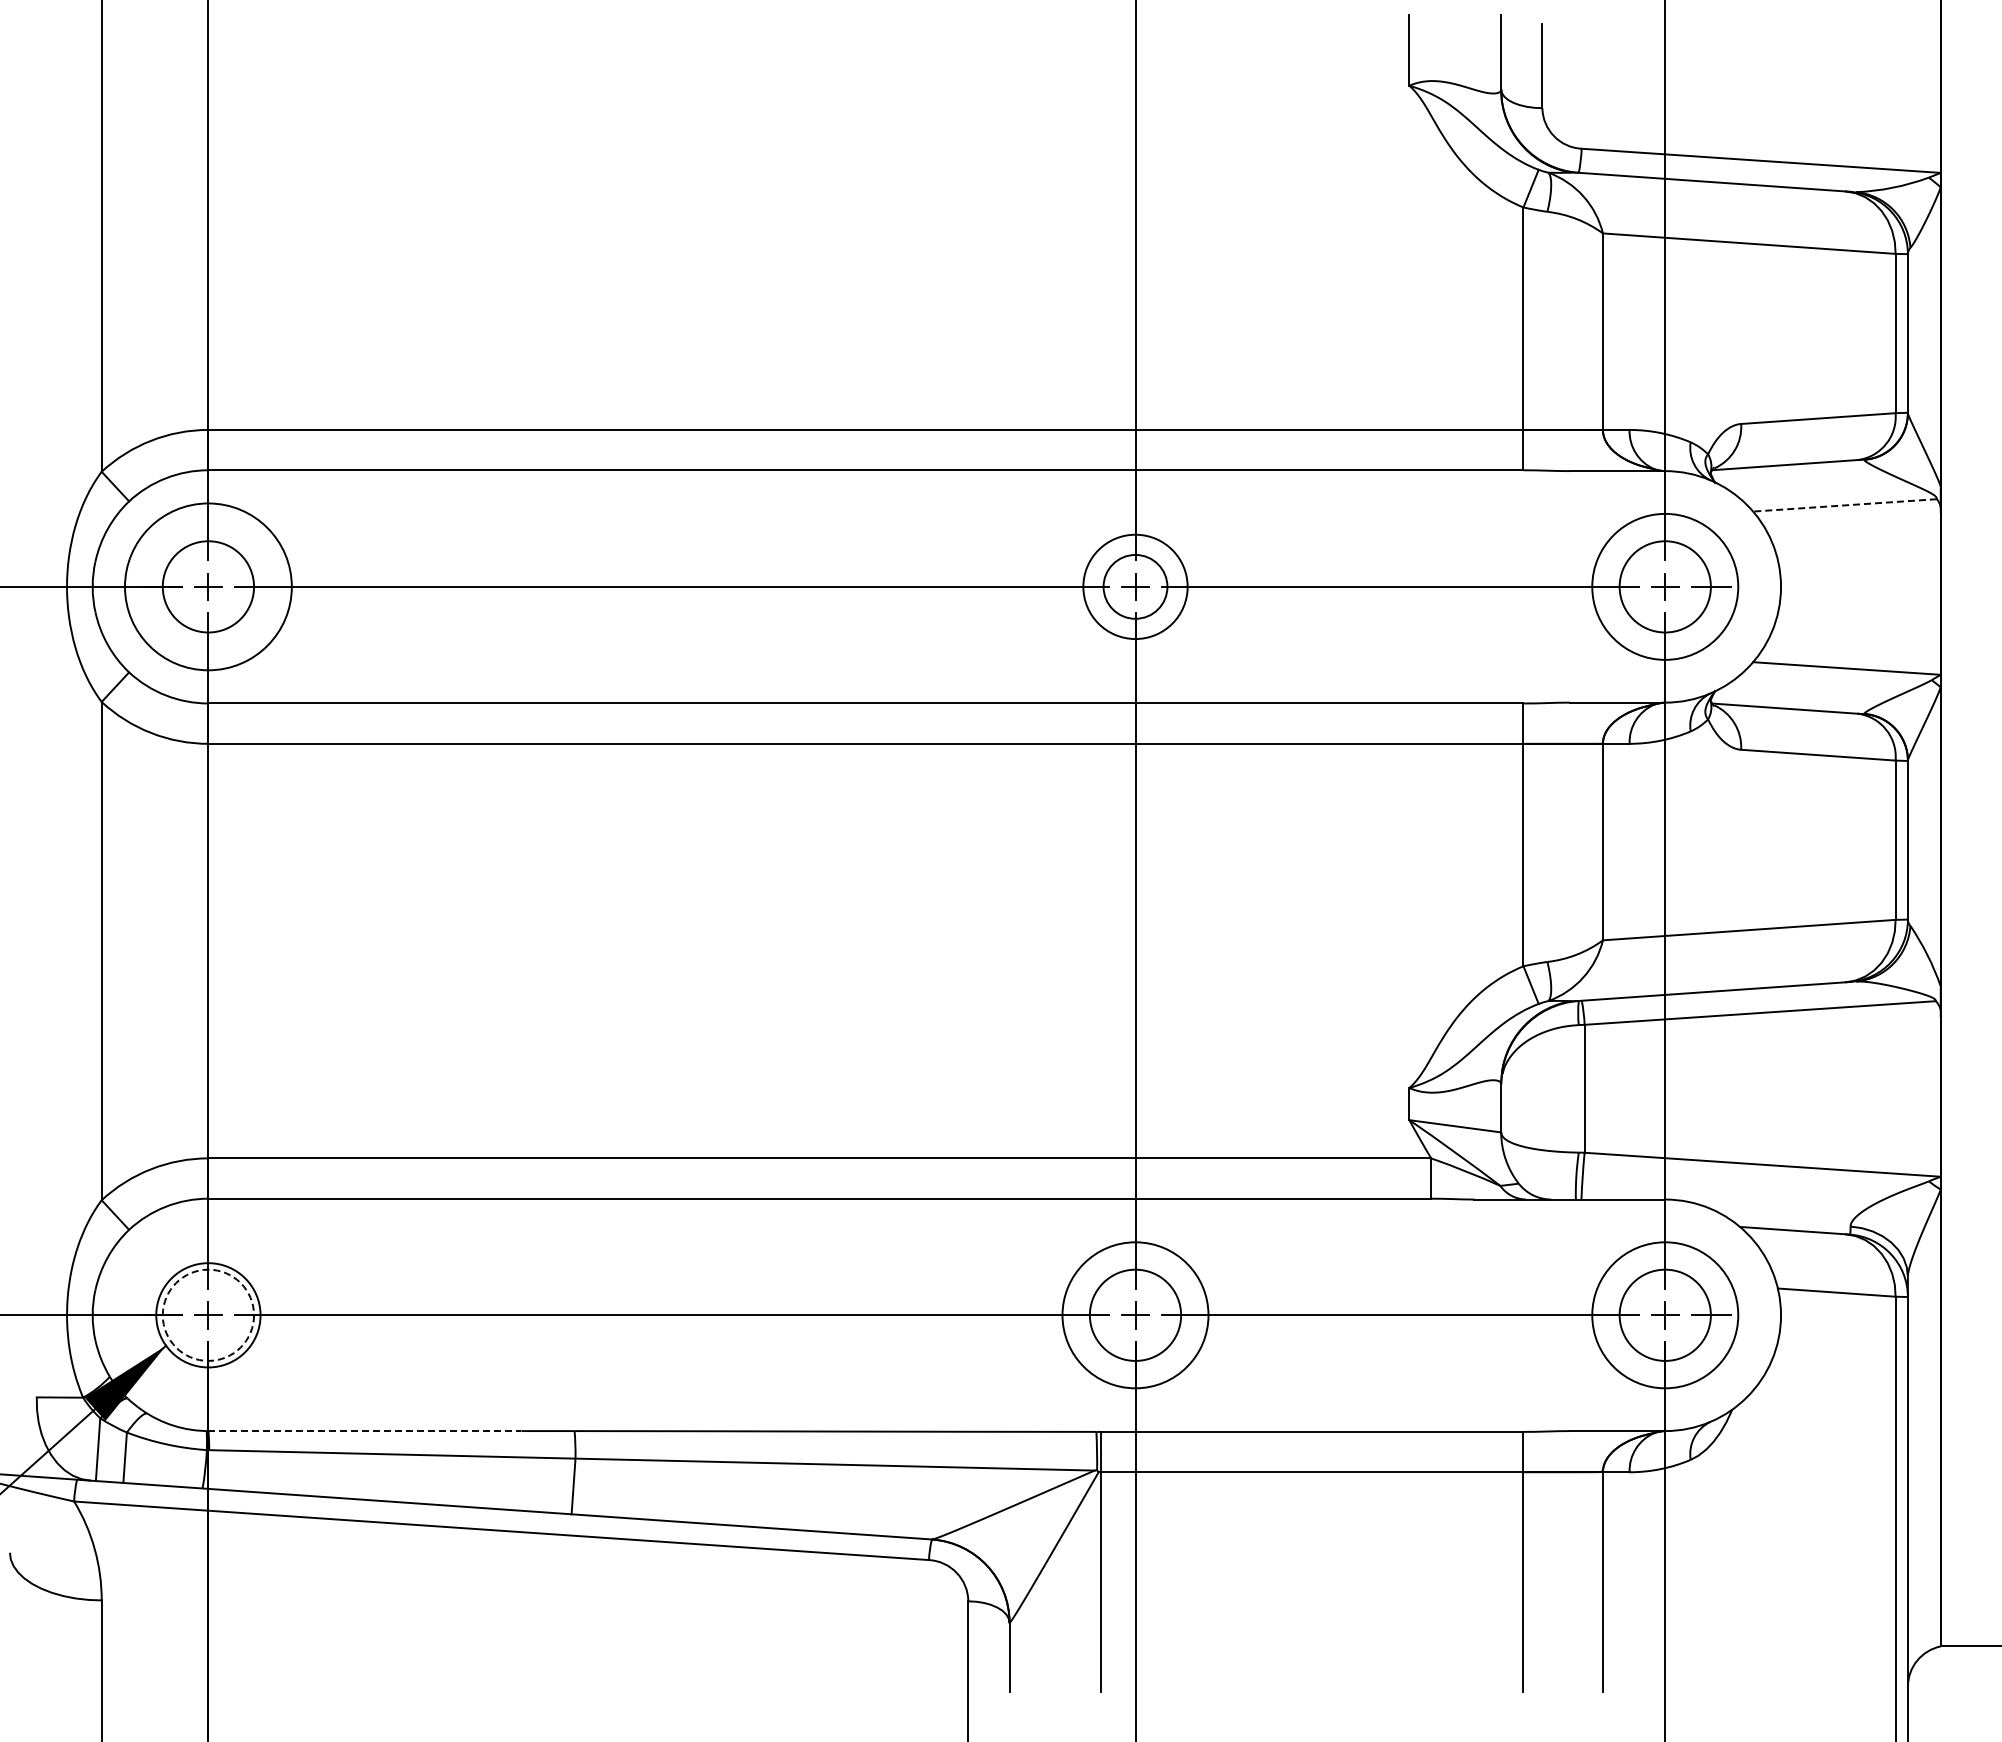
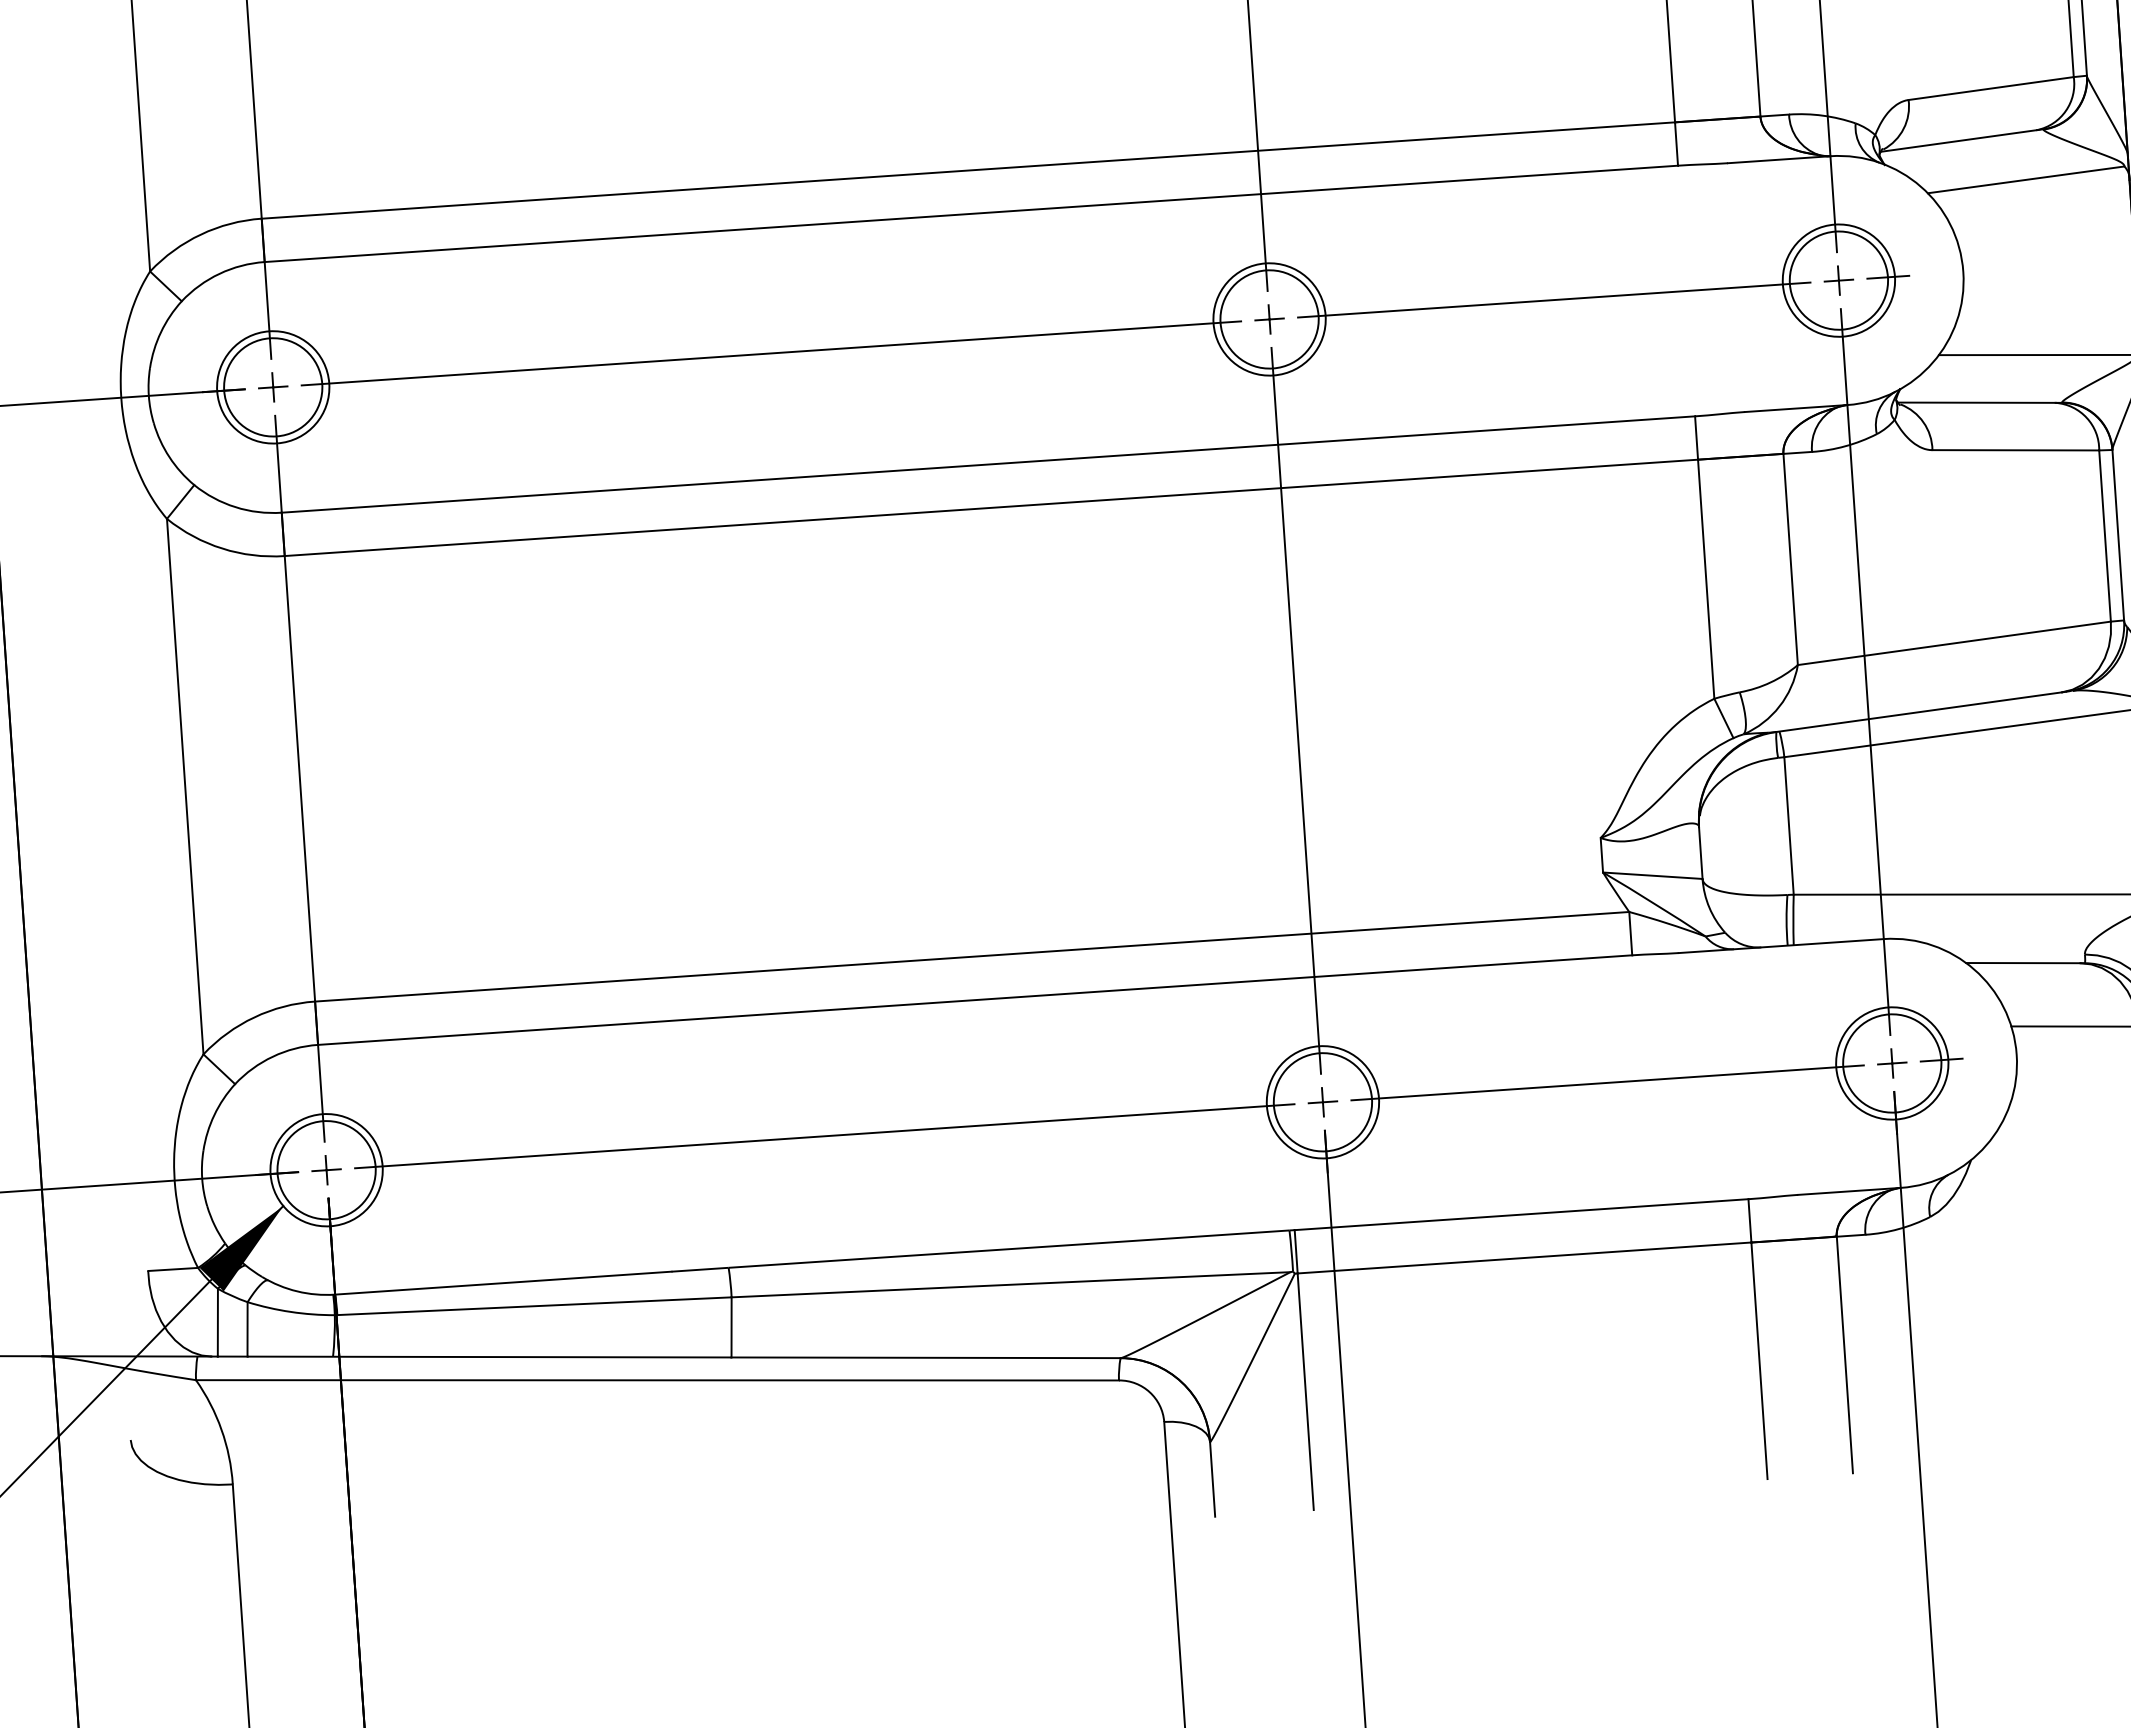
line: (1844, 505) -> (2025, 180), dashed -> solid
circle: (208, 586) -> (273, 386), size x0.62
circle: (1135, 586) -> (1269, 319), size x1.43
circle: (1665, 586) -> (1839, 280), size x0.71
circle: (208, 1314) -> (326, 1169), dashed -> solid
circle: (1135, 1315) -> (1322, 1102), size x0.71
circle: (1665, 1315) -> (1892, 1063), size x0.71
line: (364, 1431) -> (502, 1283), dashed -> solid

